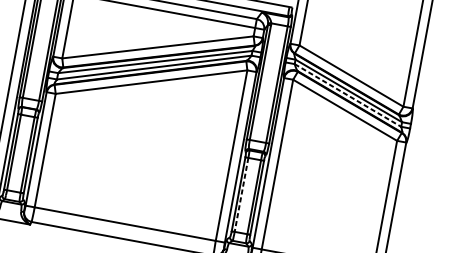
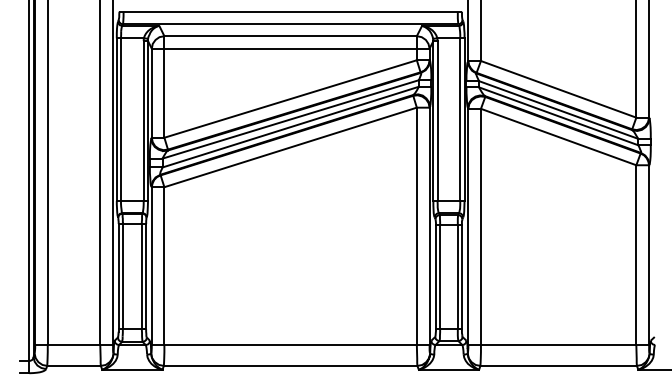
line: (347, 95) -> (558, 116), dashed -> solid
line: (241, 194) -> (440, 276), dashed -> solid

